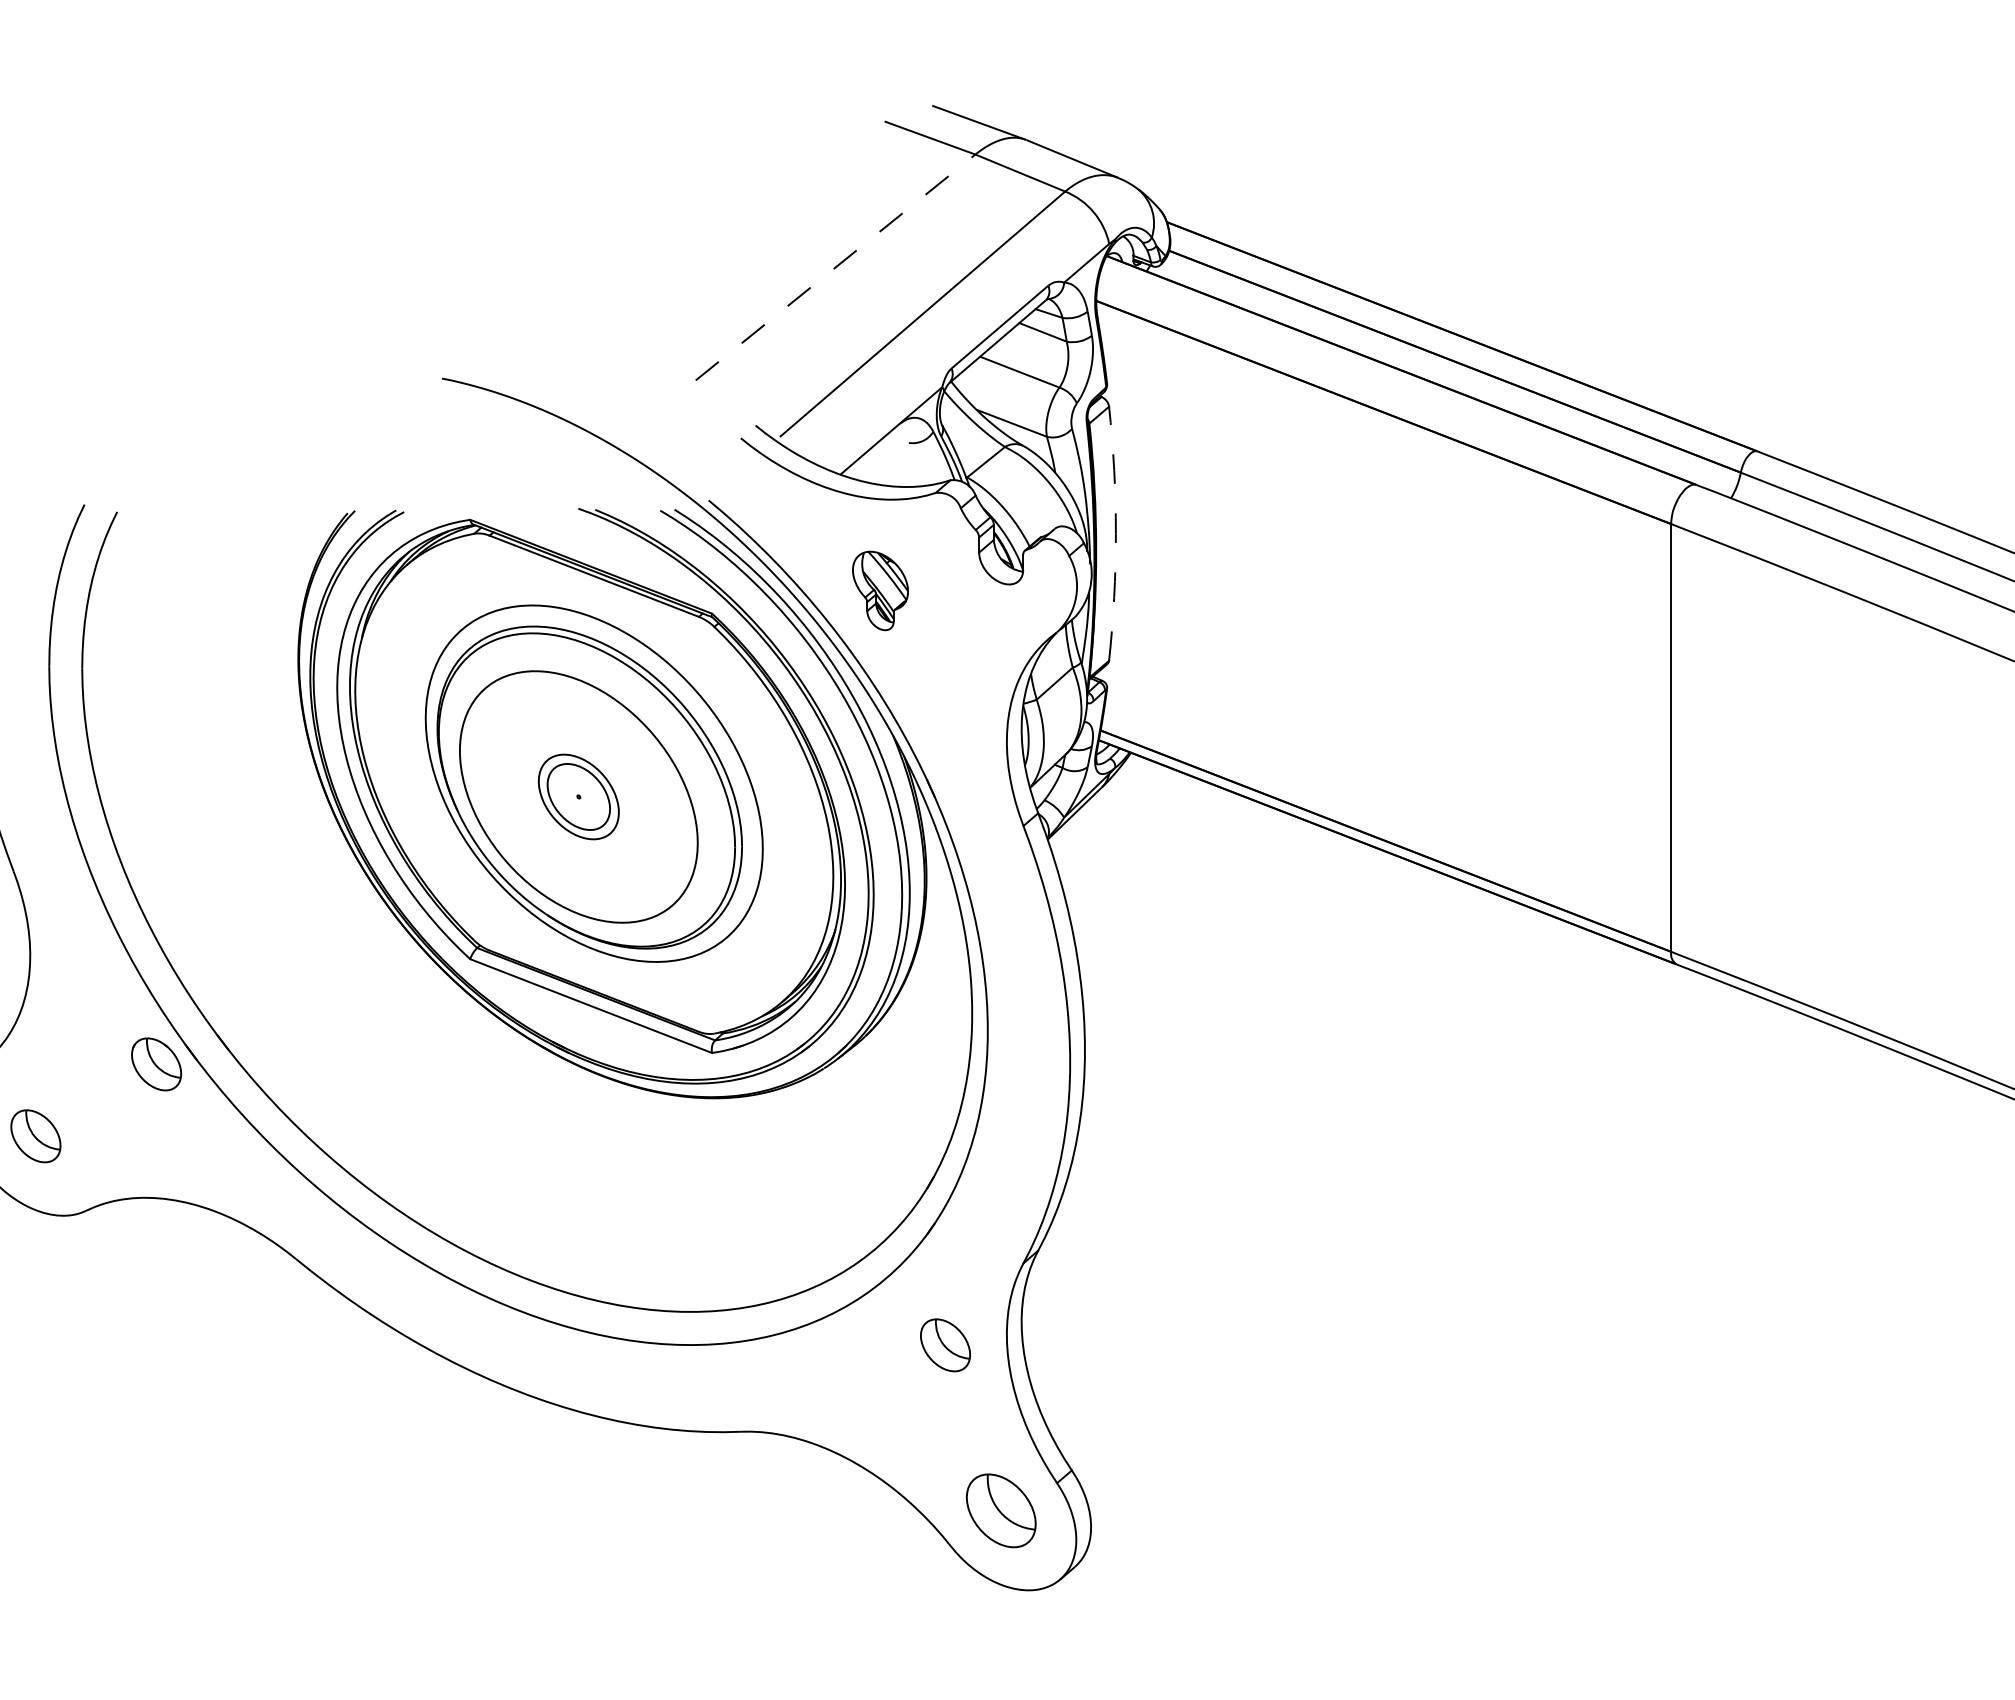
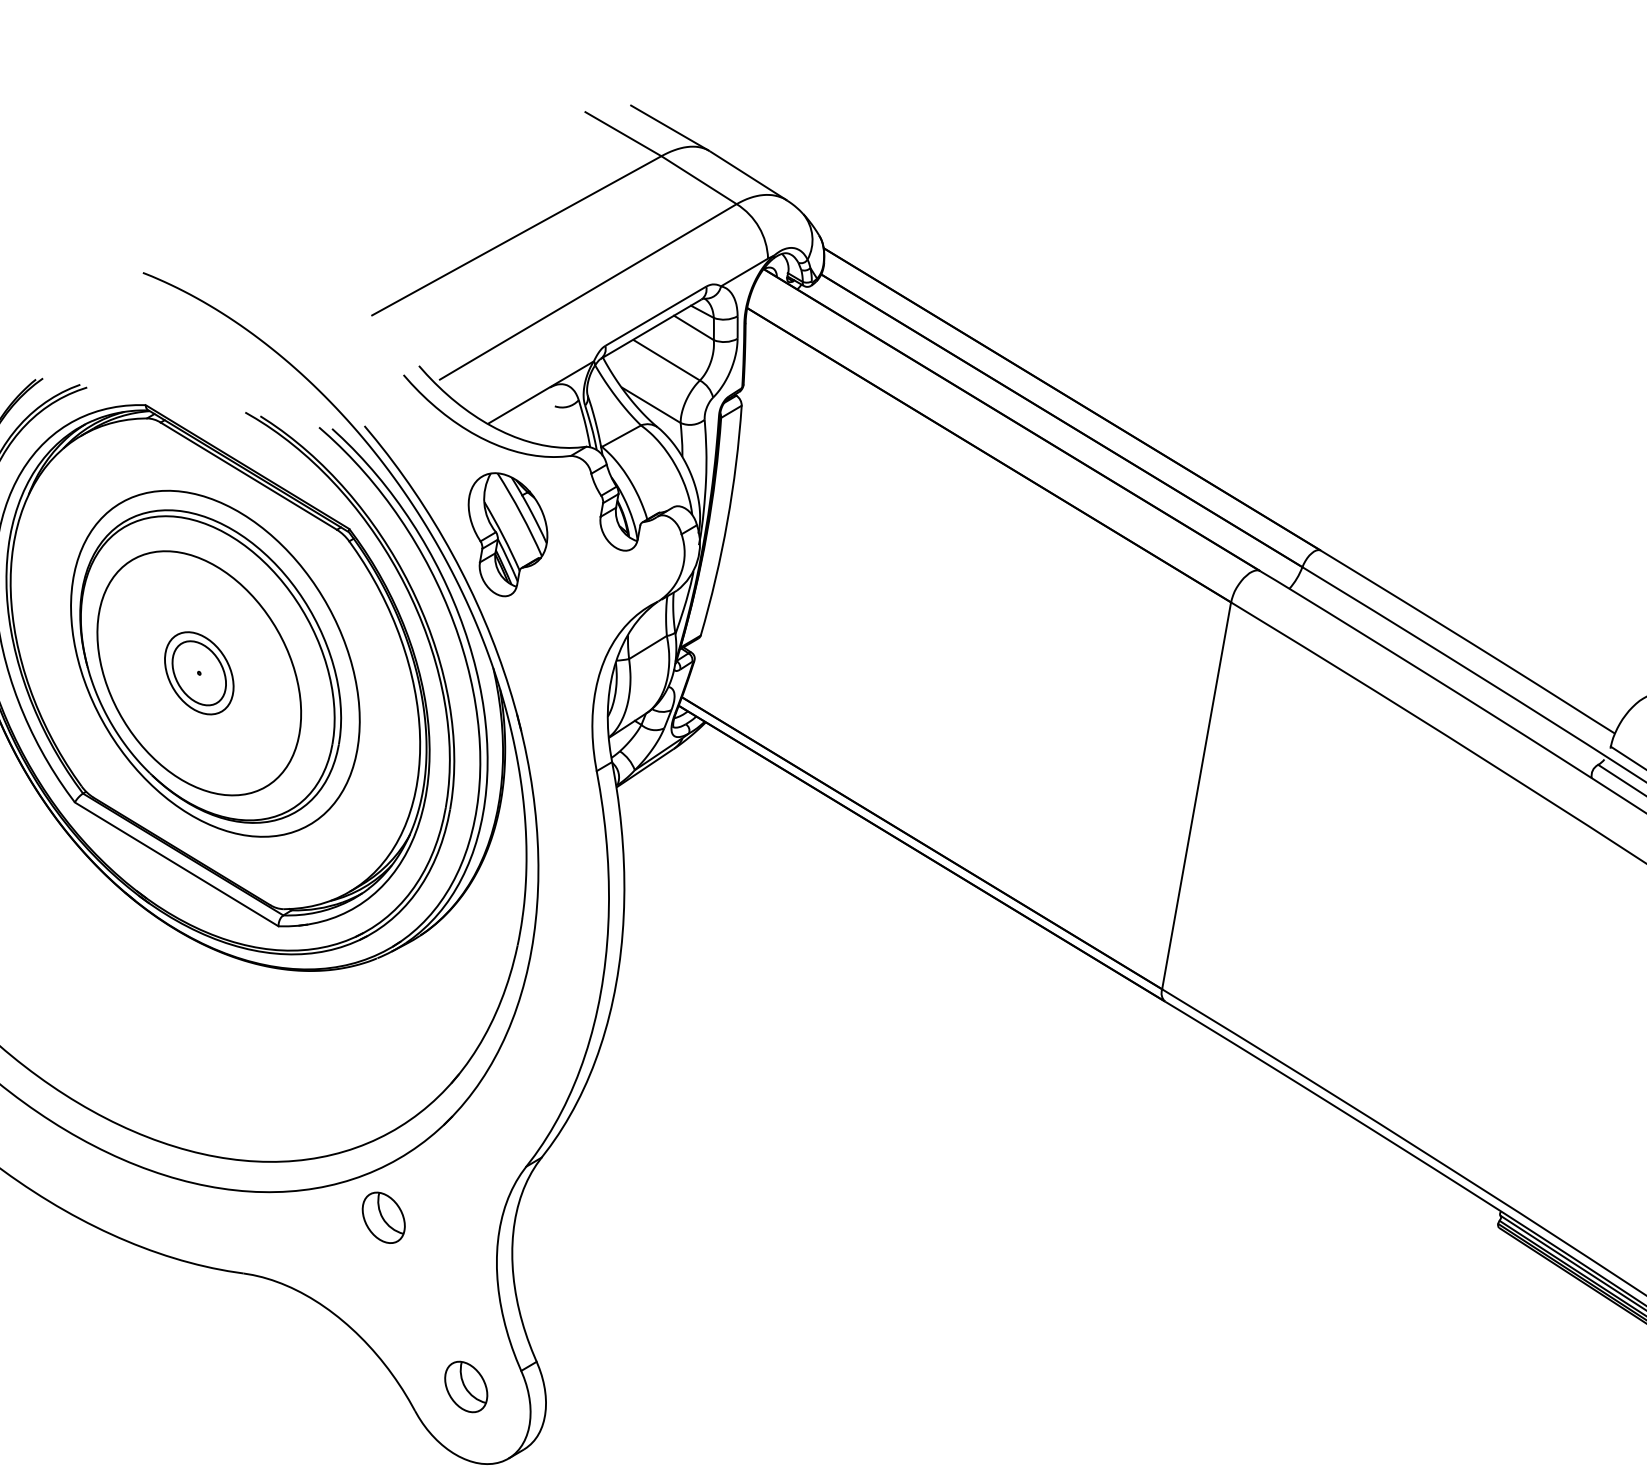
line: (835, 267) -> (516, 235), dashed -> solid
arc: (1115, 533) -> (727, 521), dashed -> solid
part: (880, 590) -> (505, 535), size x1.67
part: (945, 1345) -> (383, 1217), moved
part: (1000, 1510) -> (465, 1386), size x0.71

